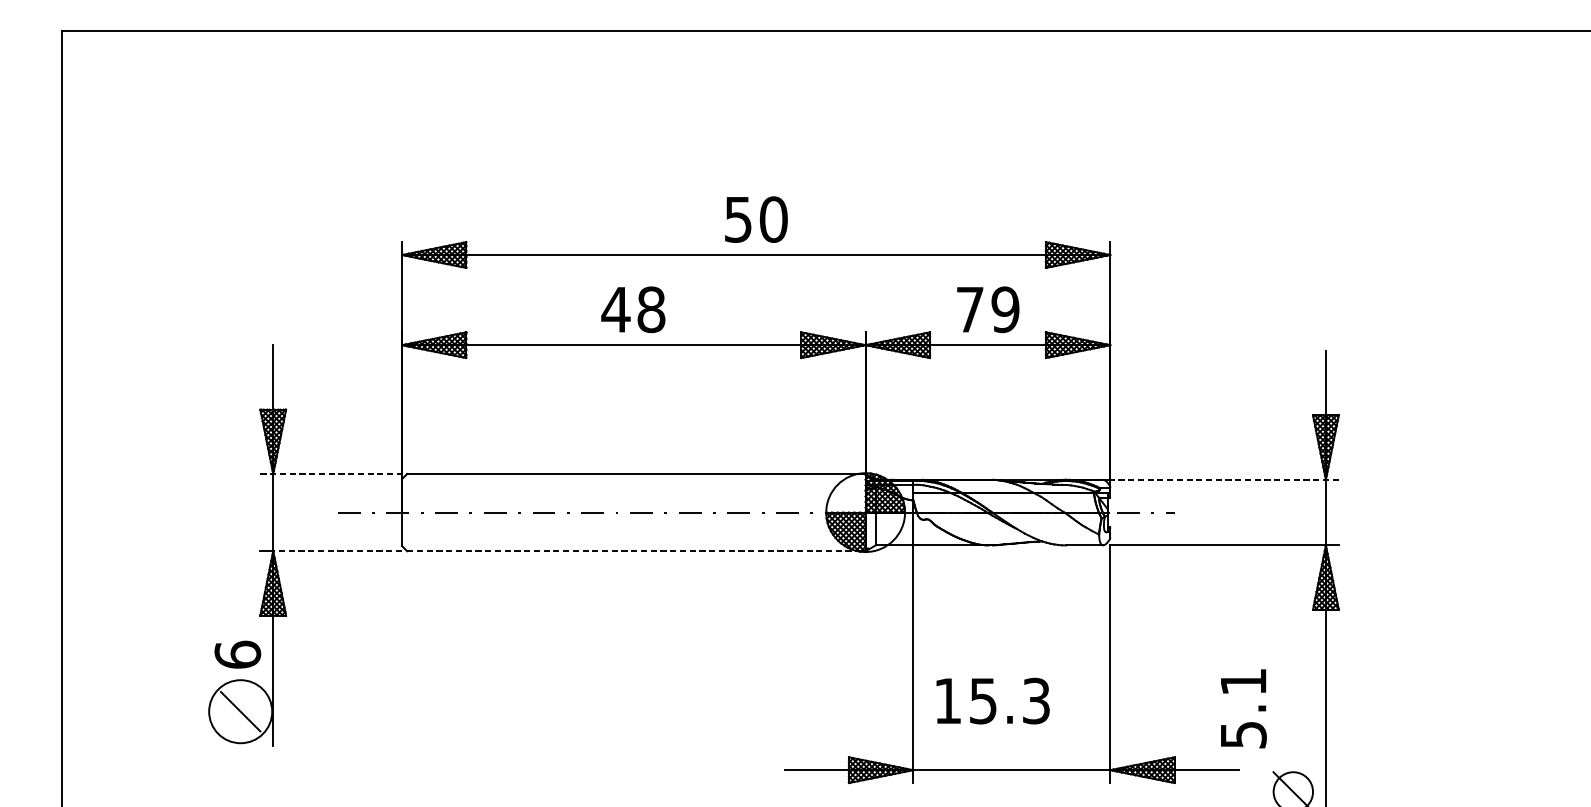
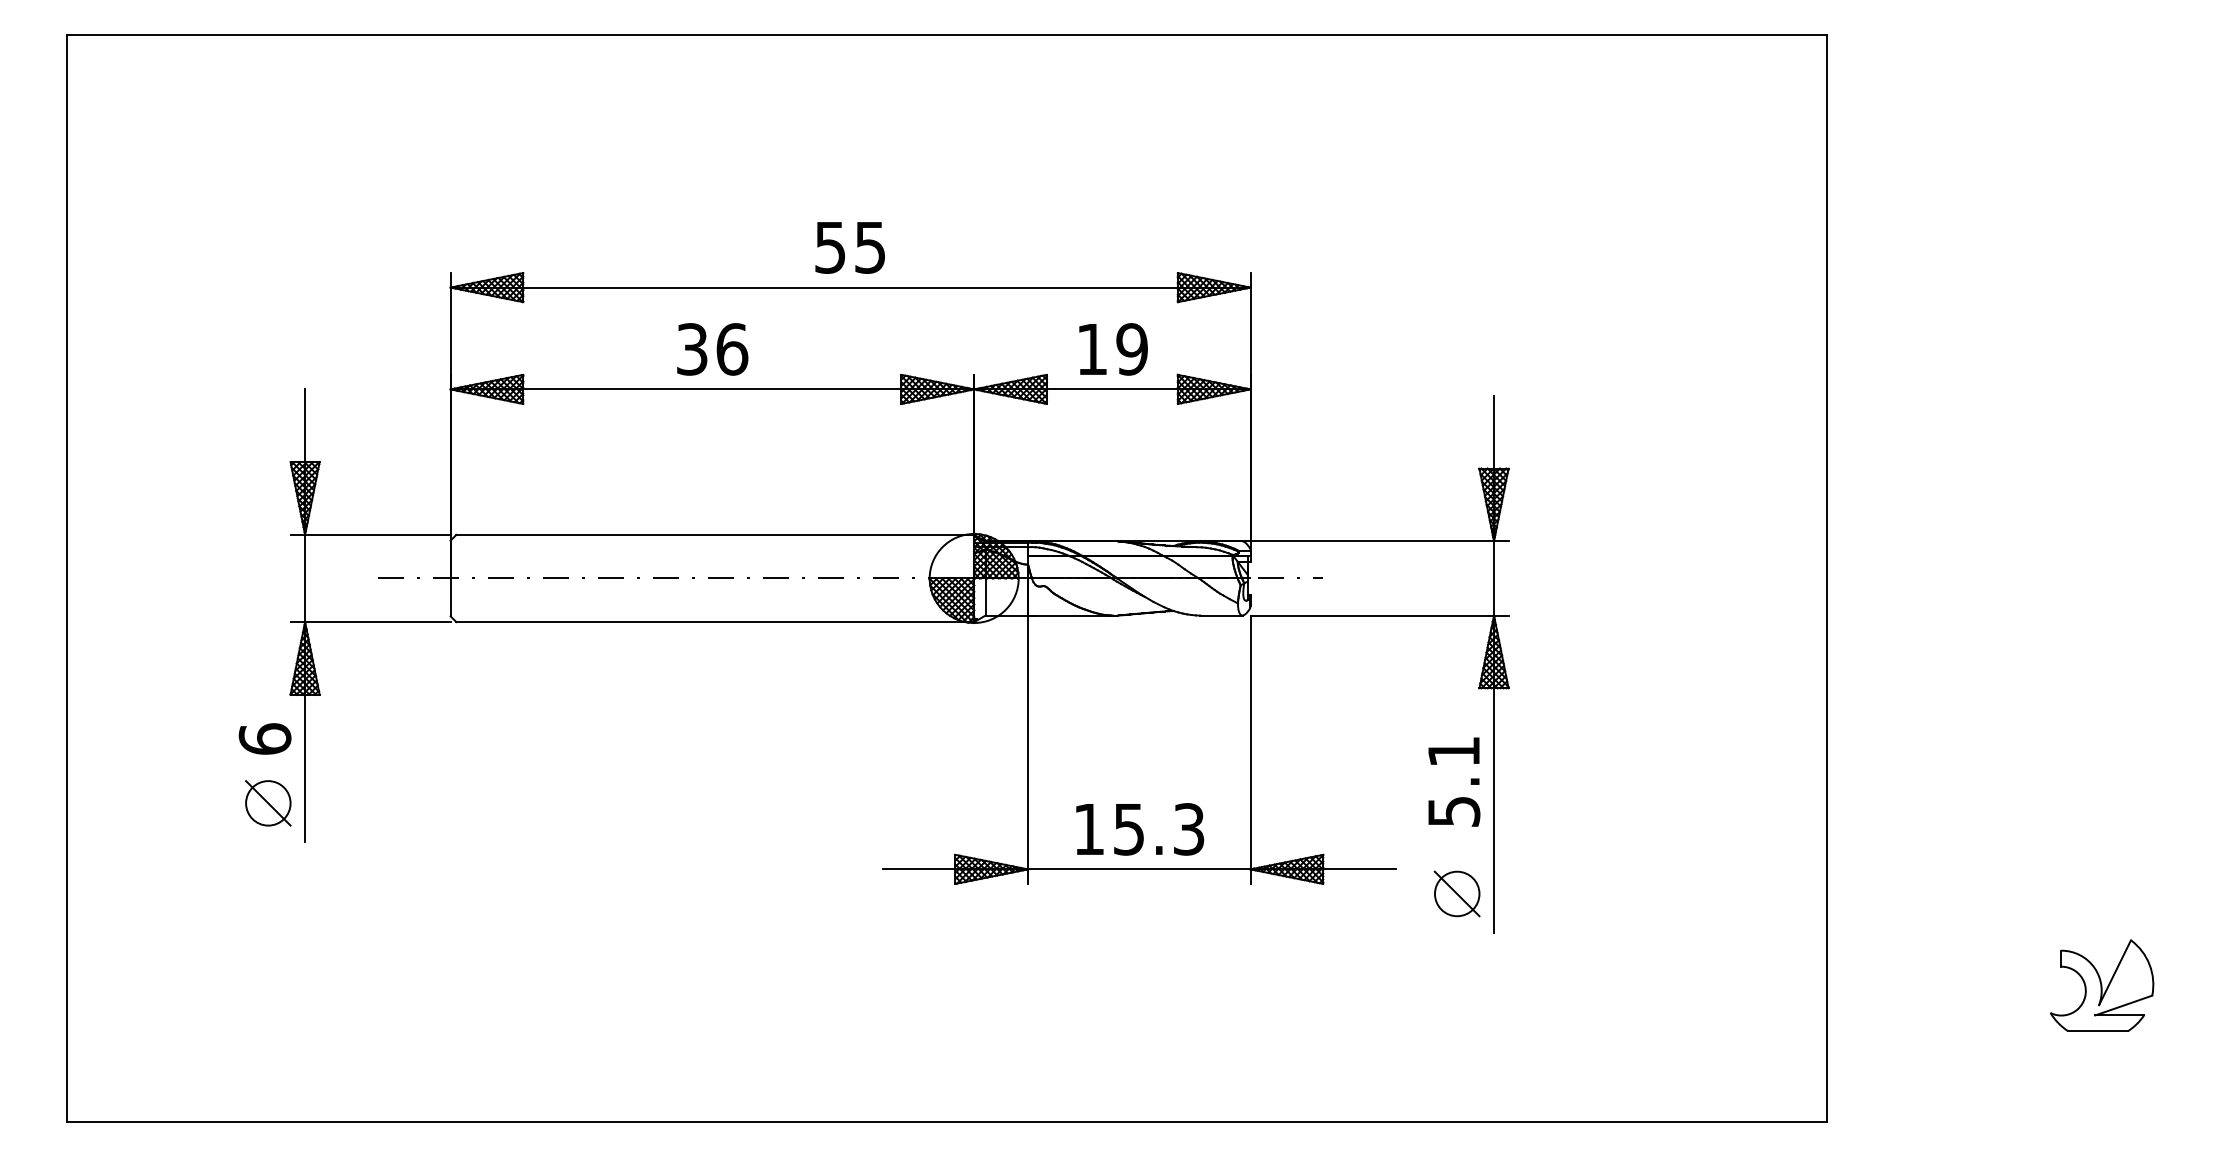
text: (773, 219) -> (870, 247), 50 -> 55
text: (633, 309) -> (711, 349), 48 -> 36
text: (969, 309) -> (1091, 349), 79 -> 19
line: (331, 473) -> (370, 534), dashed -> solid
line: (1224, 479) -> (1379, 541), dashed -> solid
line: (337, 551) -> (377, 622), dashed -> solid
line: (636, 551) -> (715, 622), dashed -> solid
text: (993, 701) -> (1140, 829), moved
text: (1243, 708) -> (1454, 781), moved
circle: (240, 711) -> (268, 803), size x0.62

